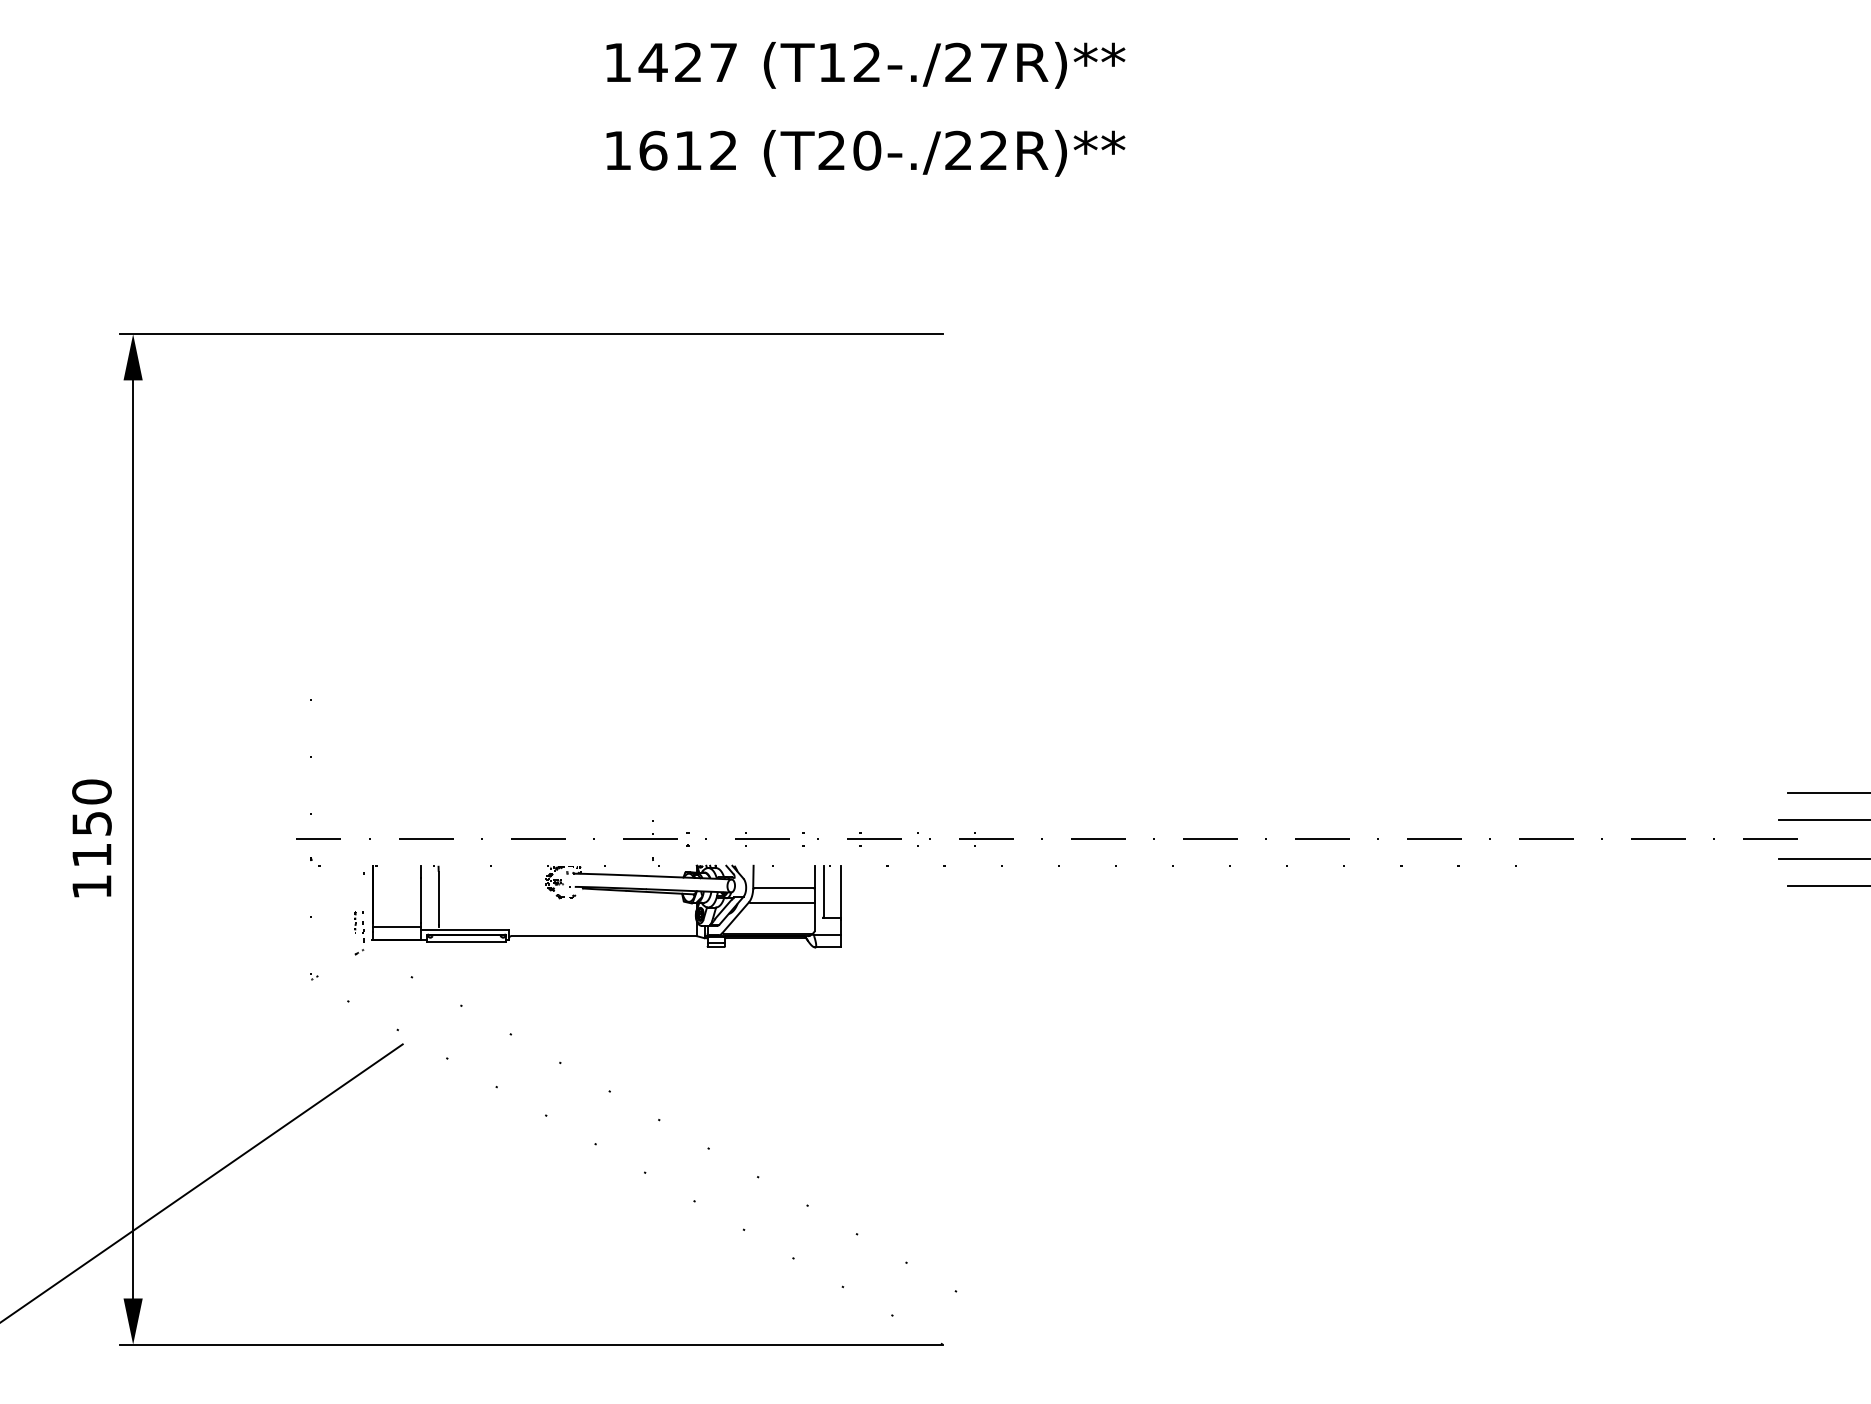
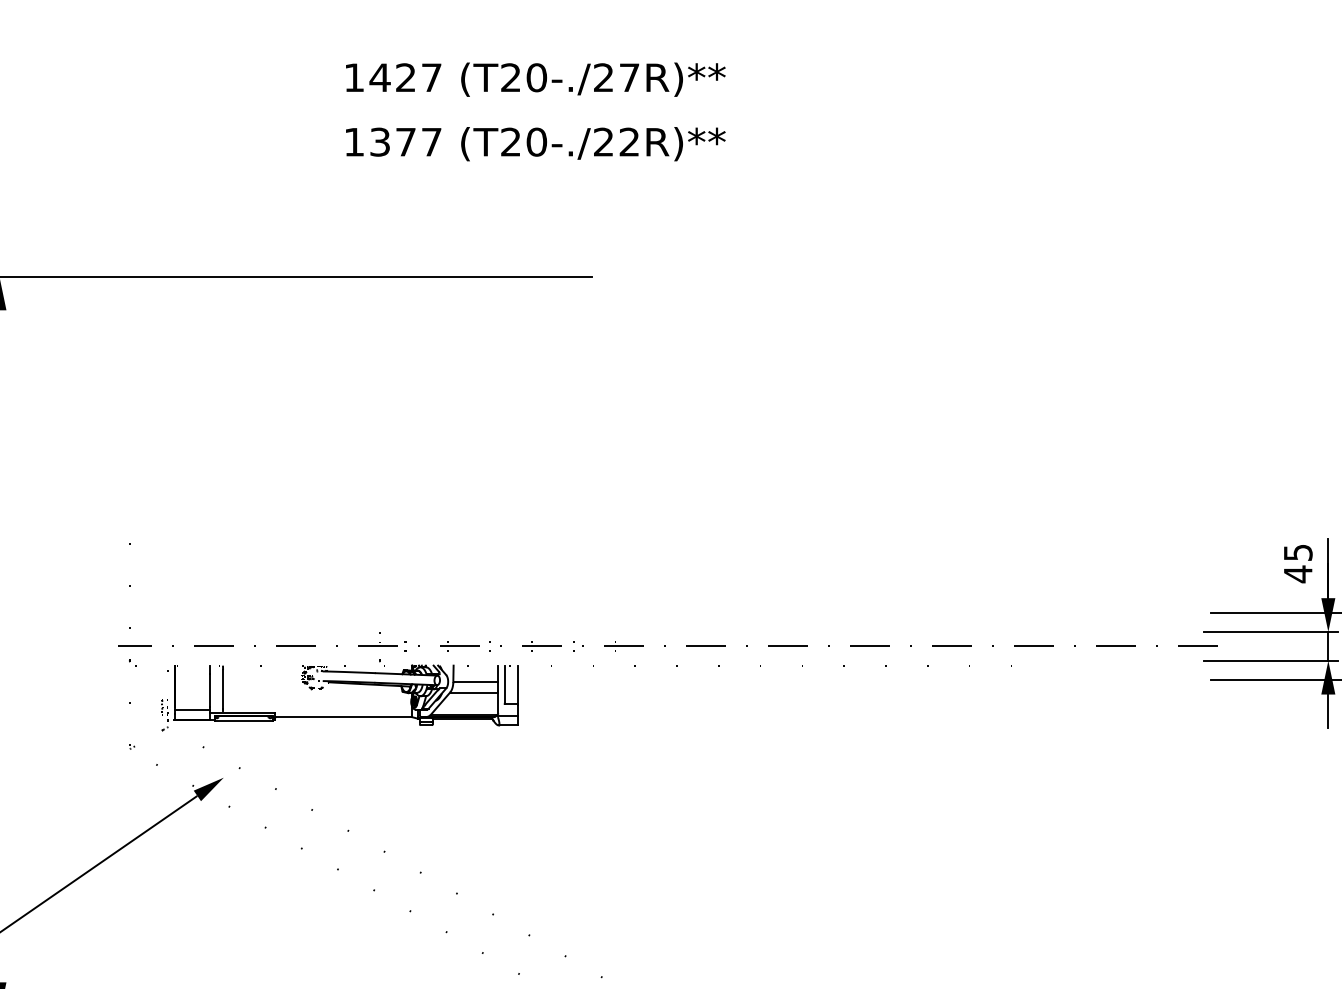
text: (849, 62) -> (523, 77), (T12-./27R)** -> (T20-./27R)**
text: (687, 150) -> (405, 142), 1612 -> 1377
fill: (418, 1034) -> (208, 789), added

